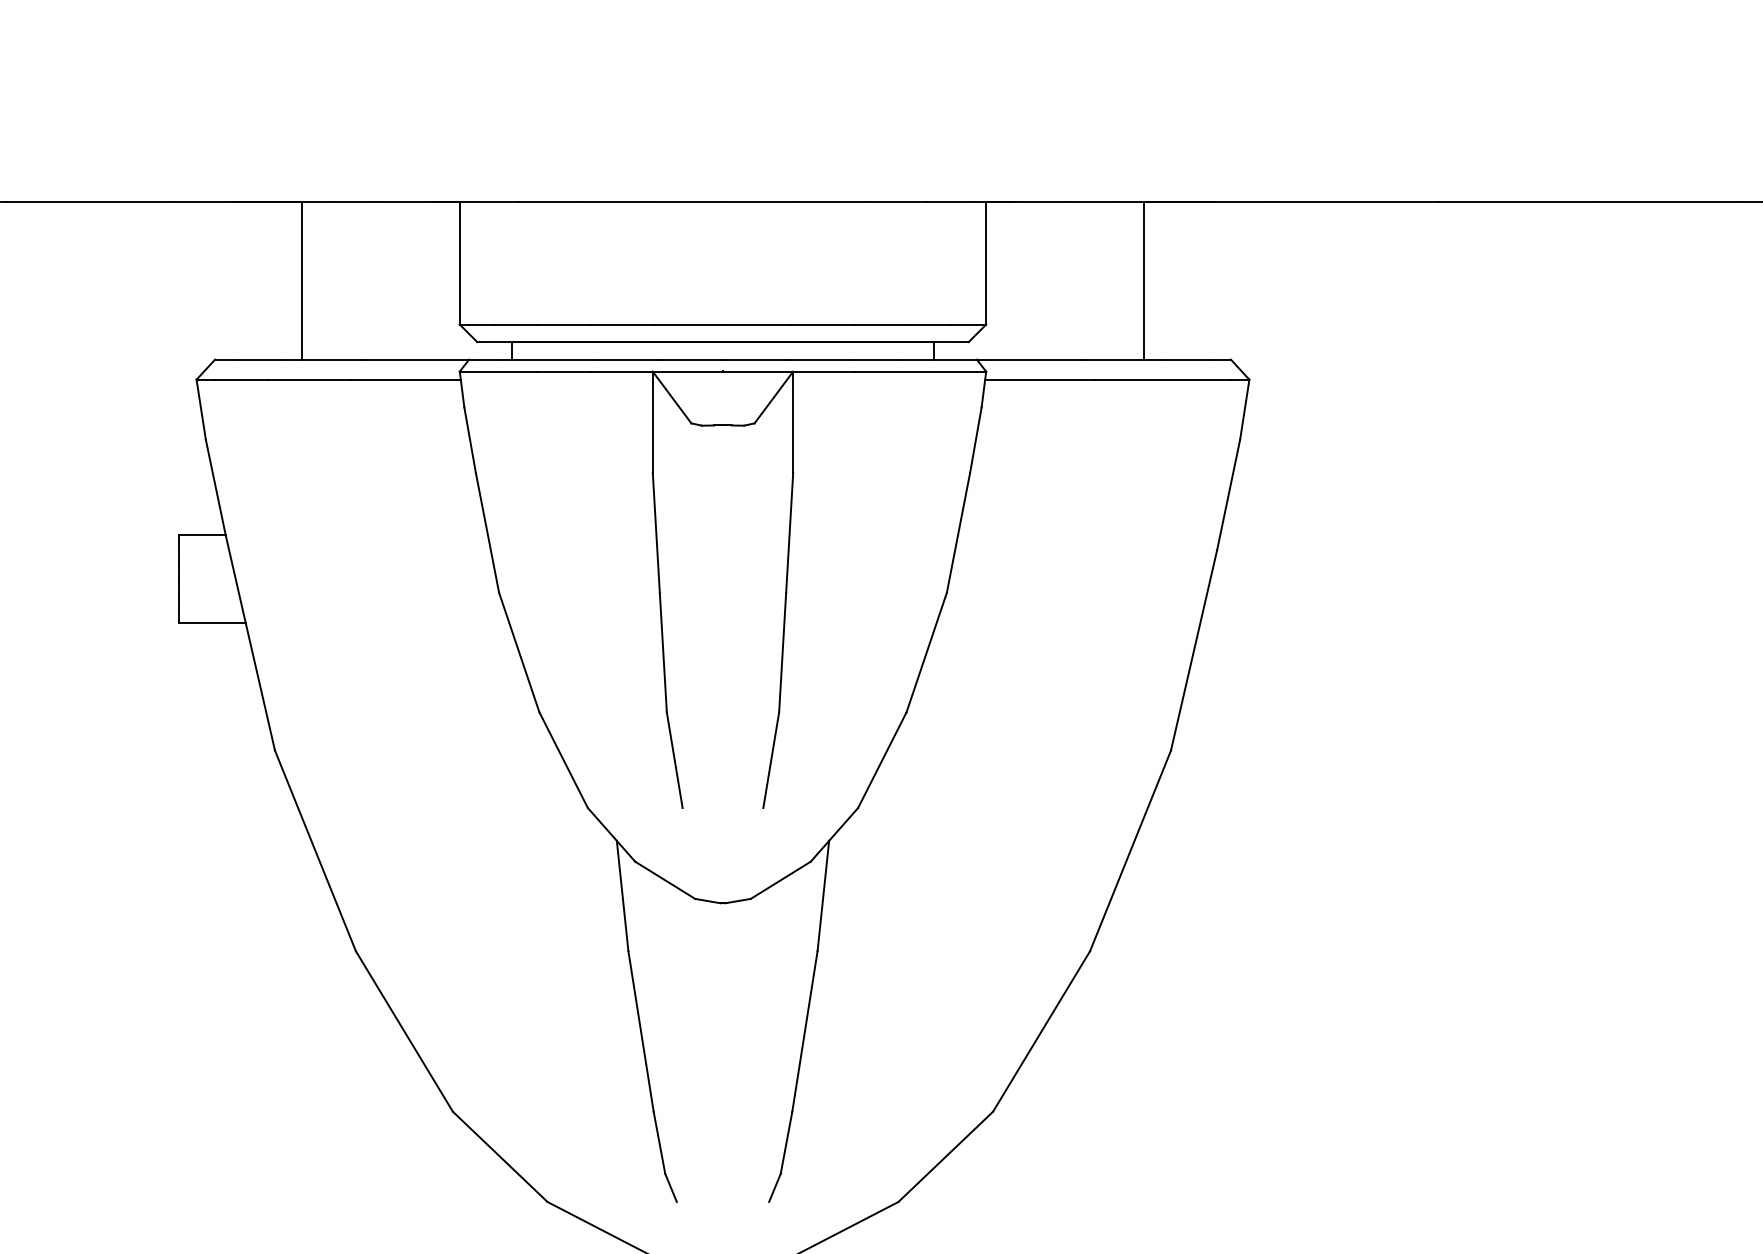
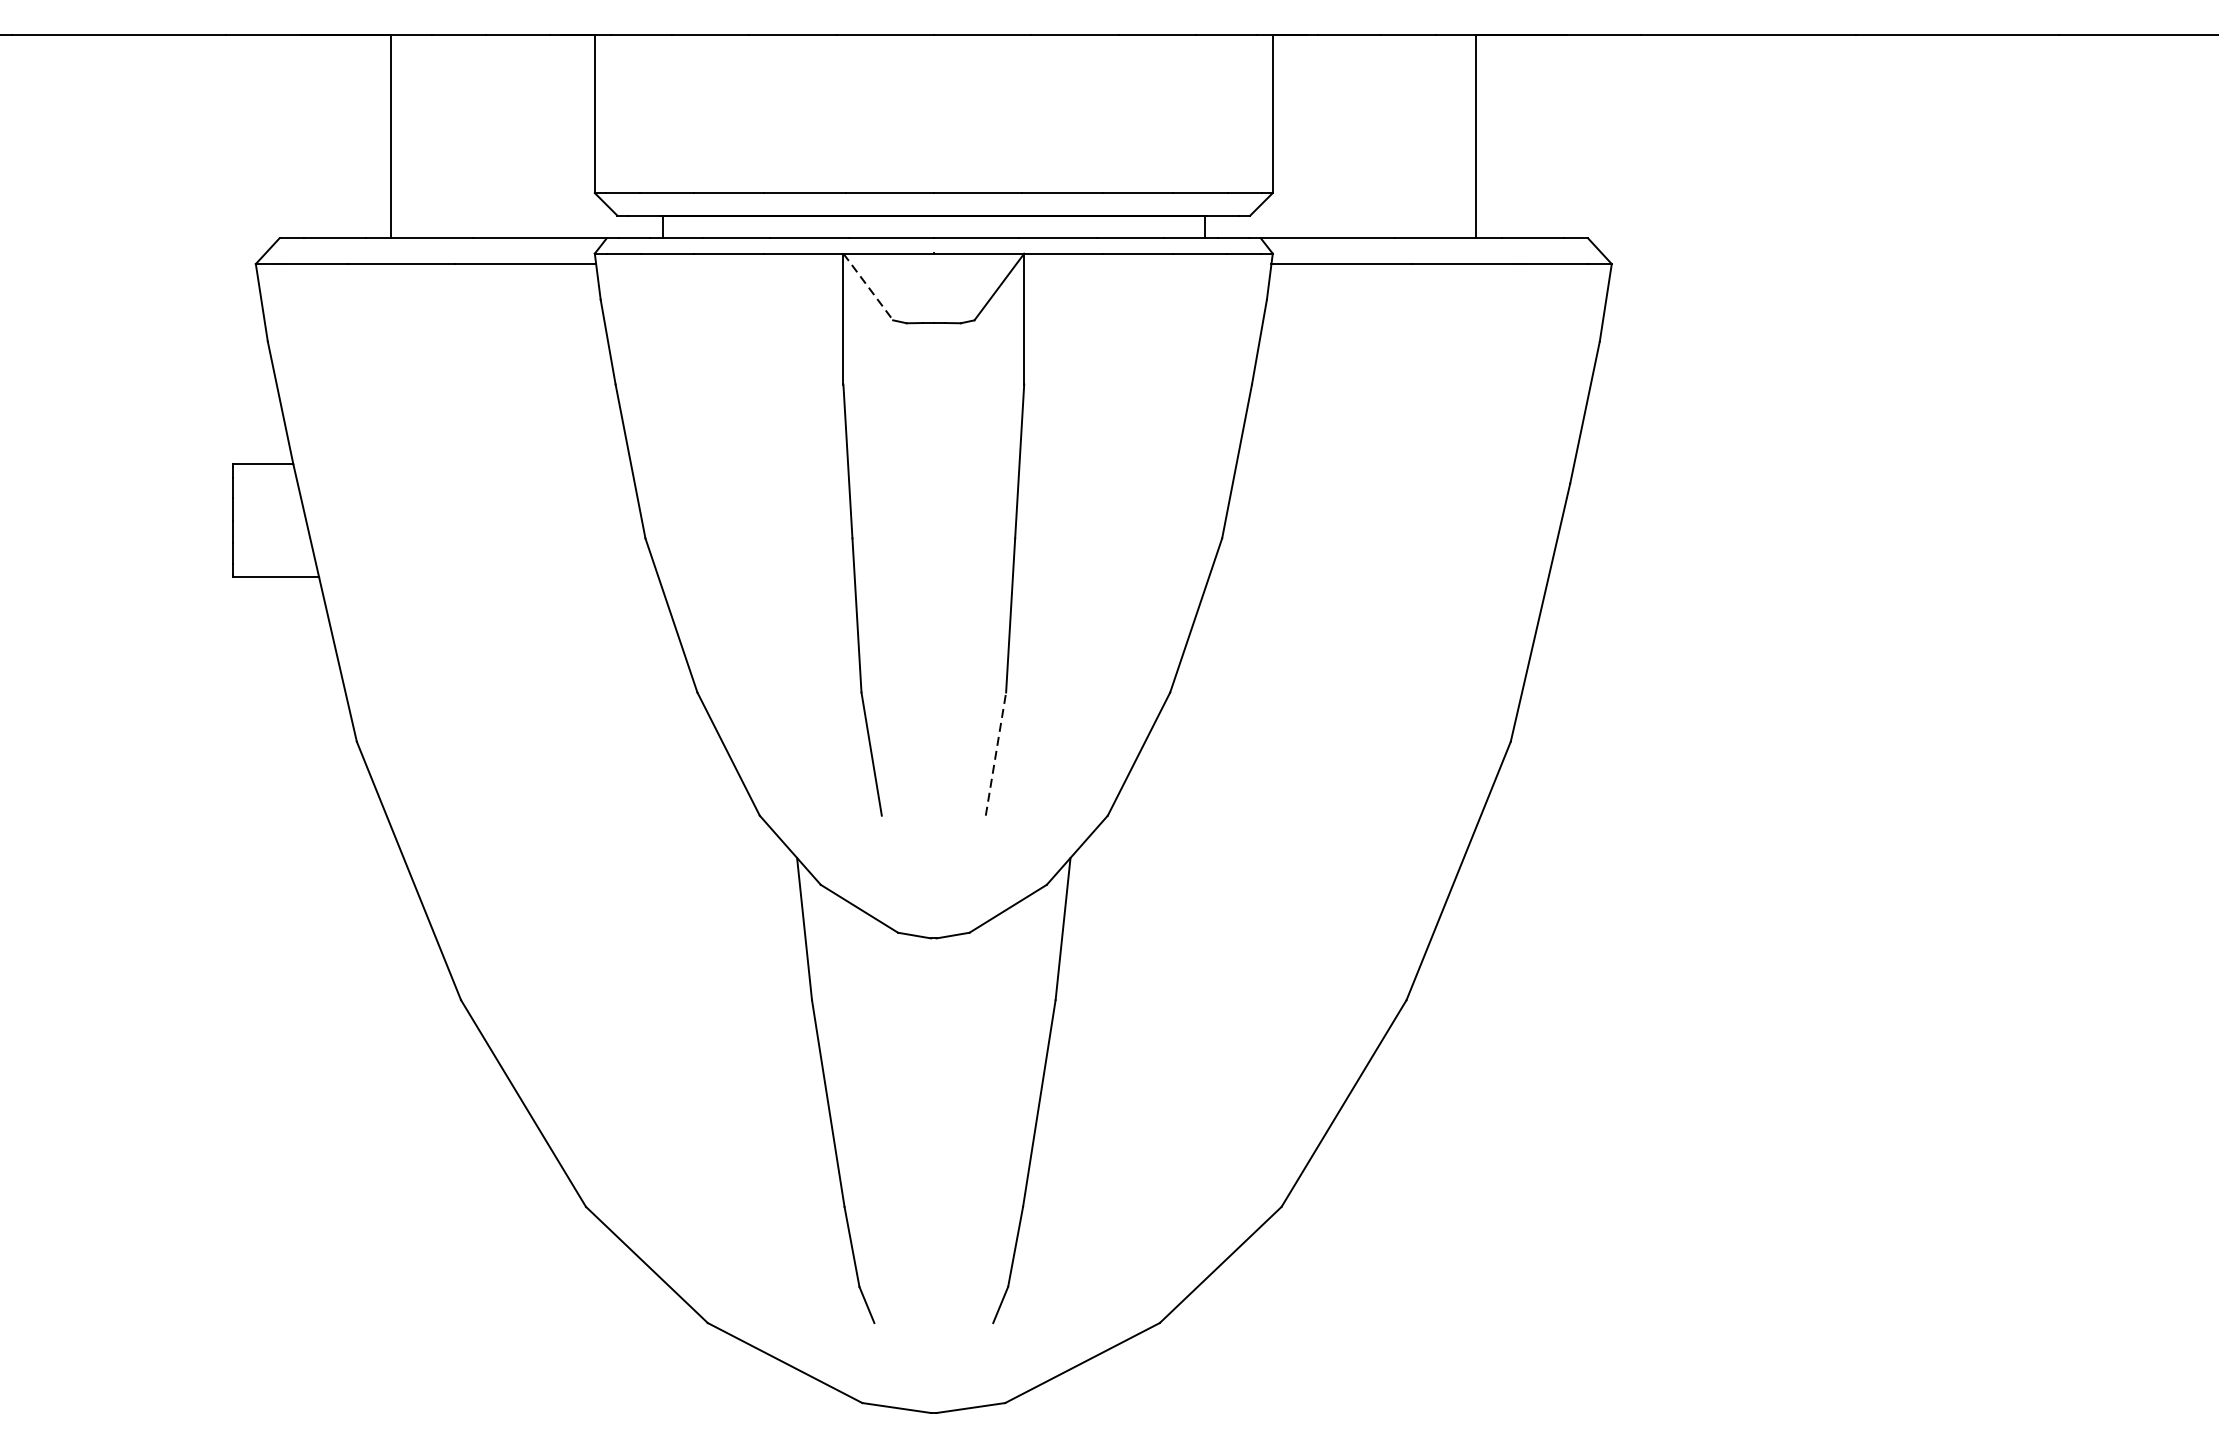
line: (672, 397) -> (868, 286), solid -> dashed
line: (771, 759) -> (996, 753), solid -> dashed

